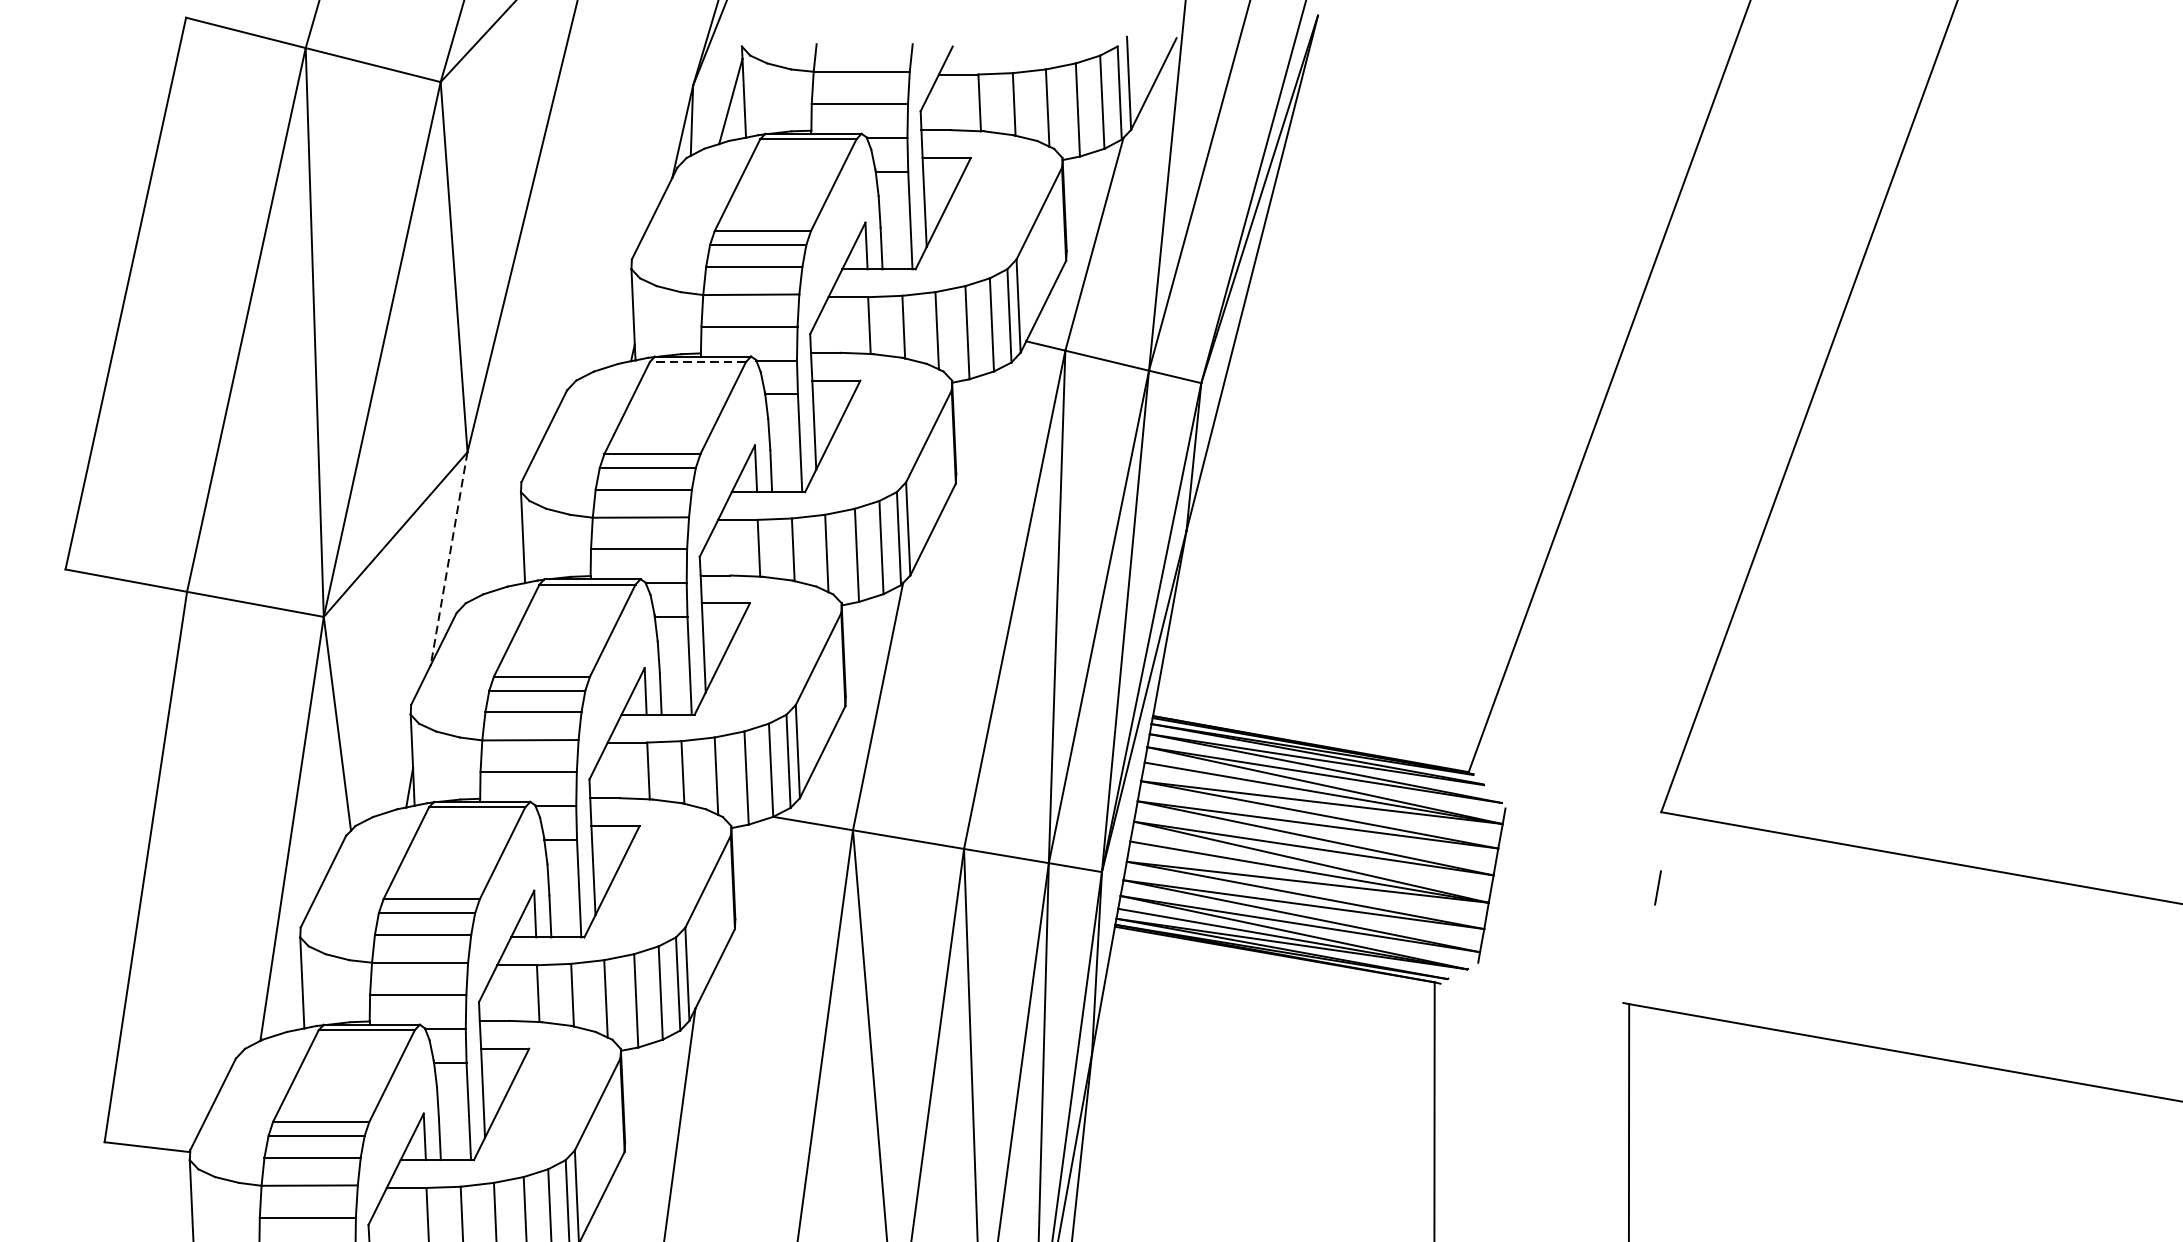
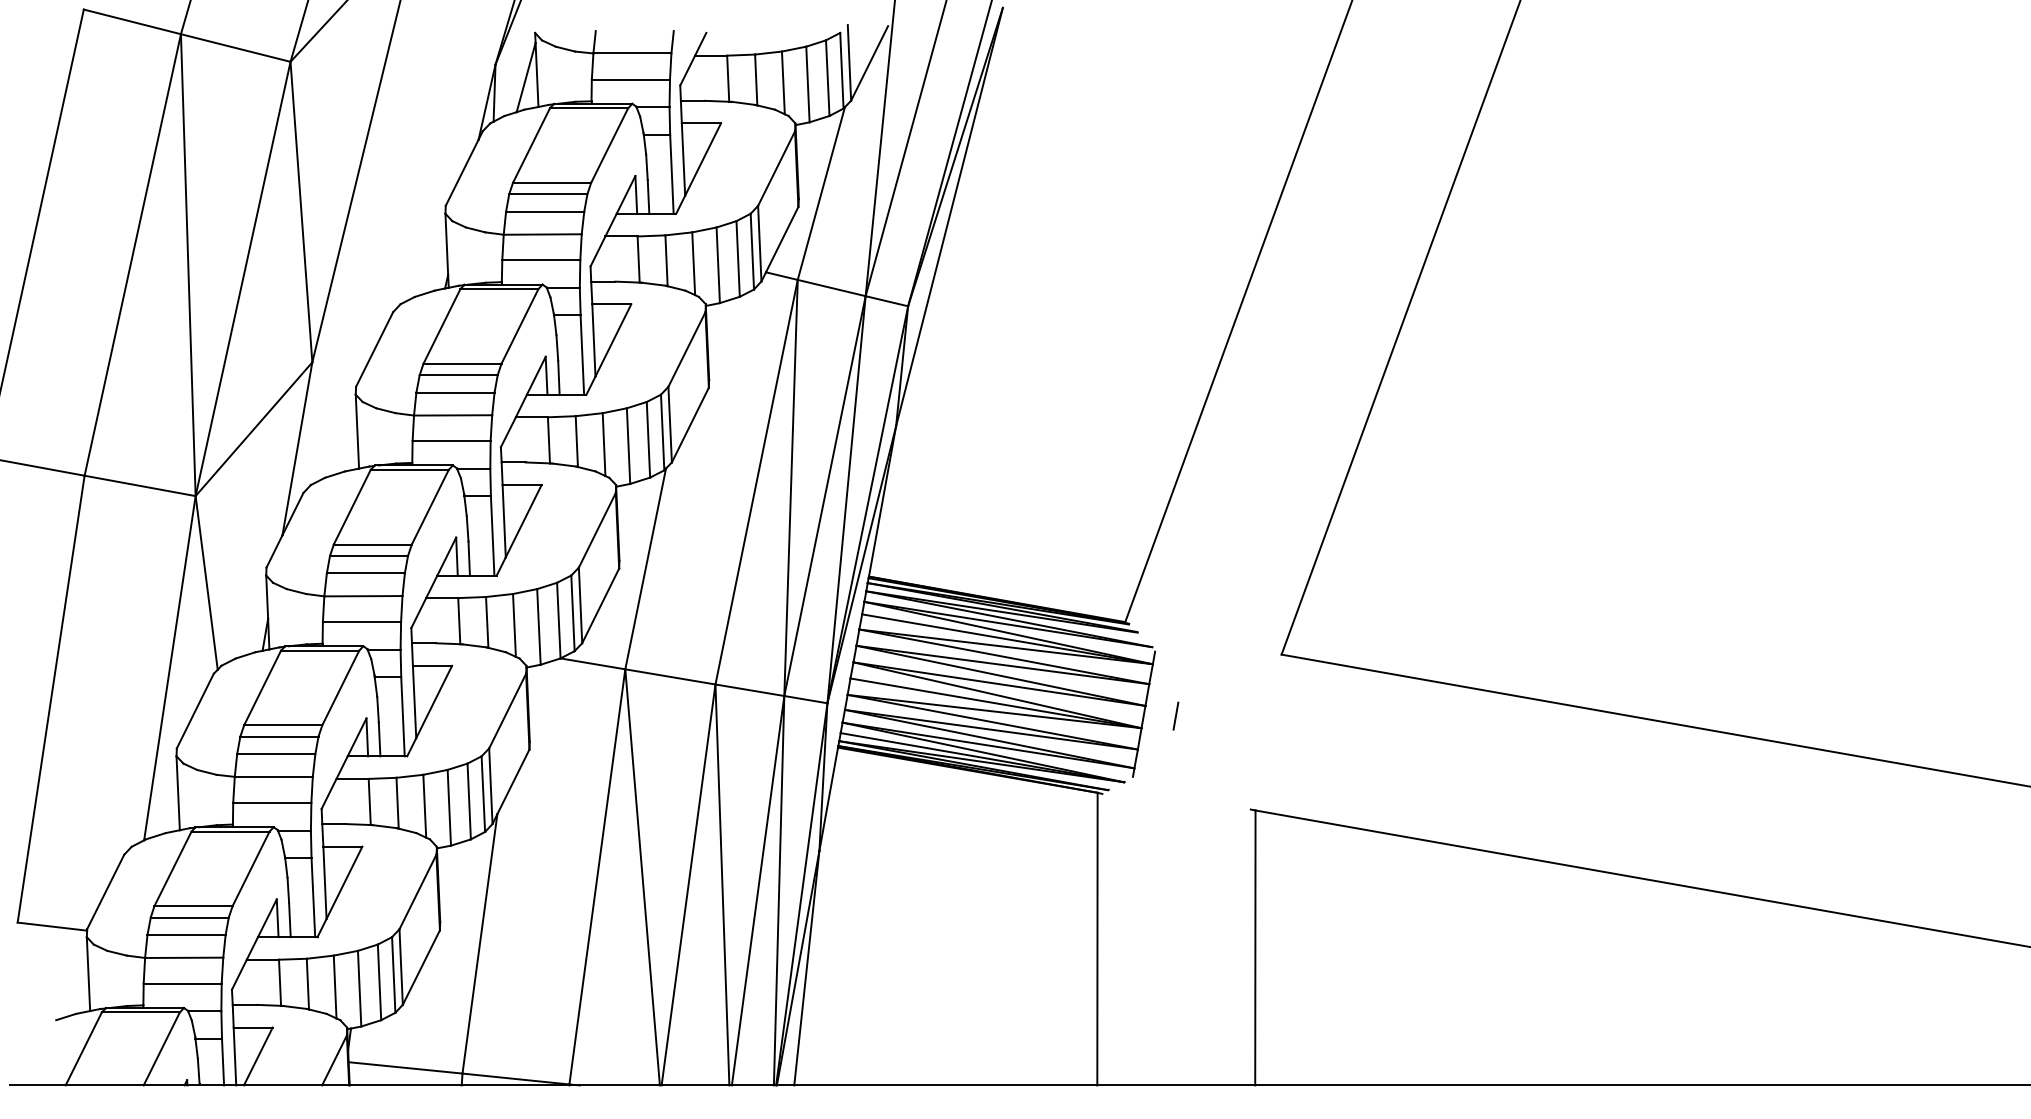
line: (696, 362) -> (498, 289), dashed -> solid
line: (449, 558) -> (297, 448), dashed -> solid
line: (1657, 887) -> (1175, 715), moved

